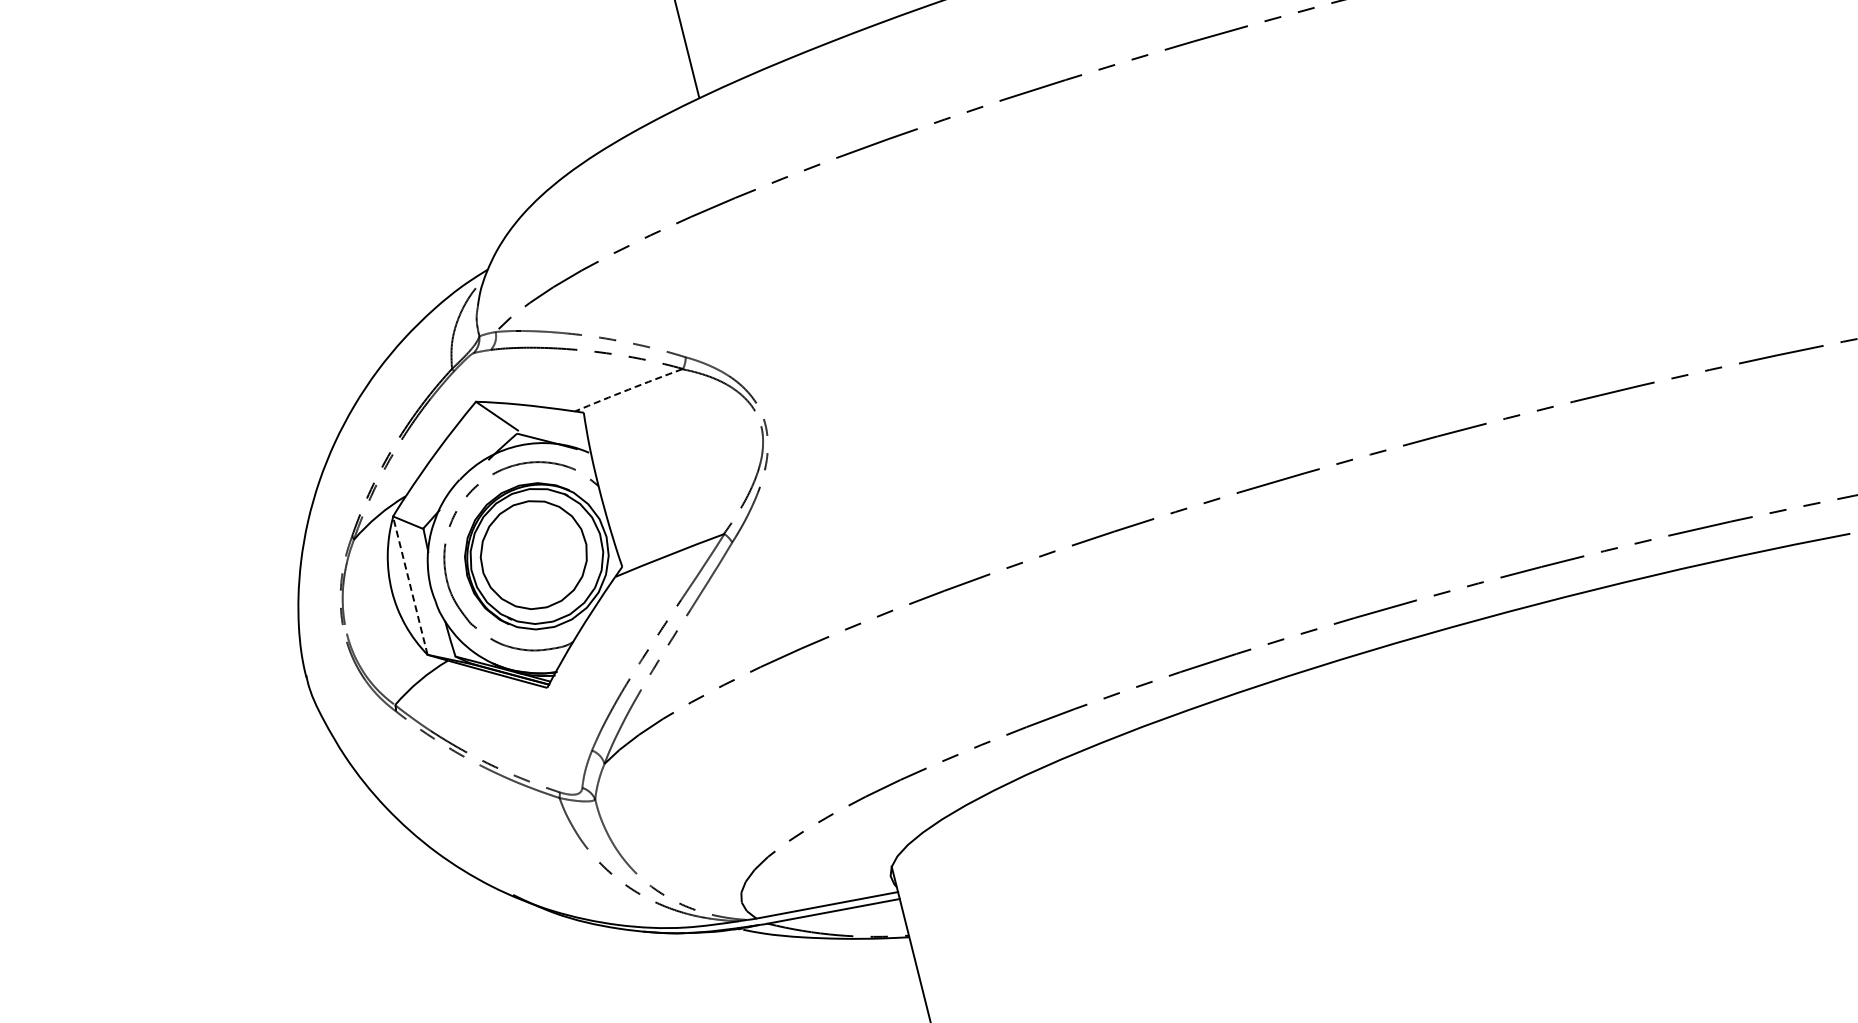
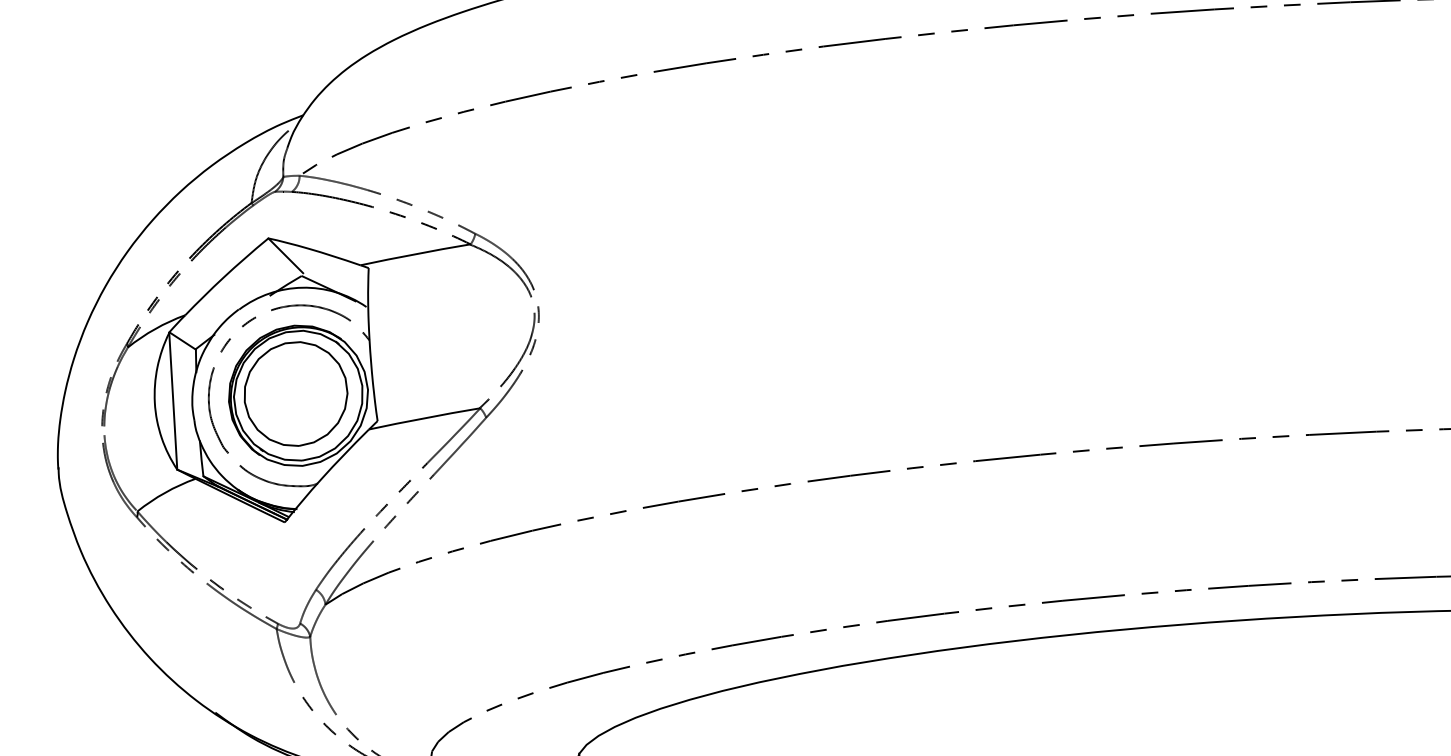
arc: (628, 389) -> (415, 254), dashed -> solid
line: (410, 585) -> (173, 400), dashed -> solid

